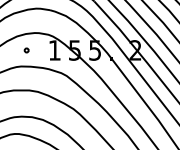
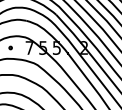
text: (54, 49) -> (29, 47), 1 -> 7

